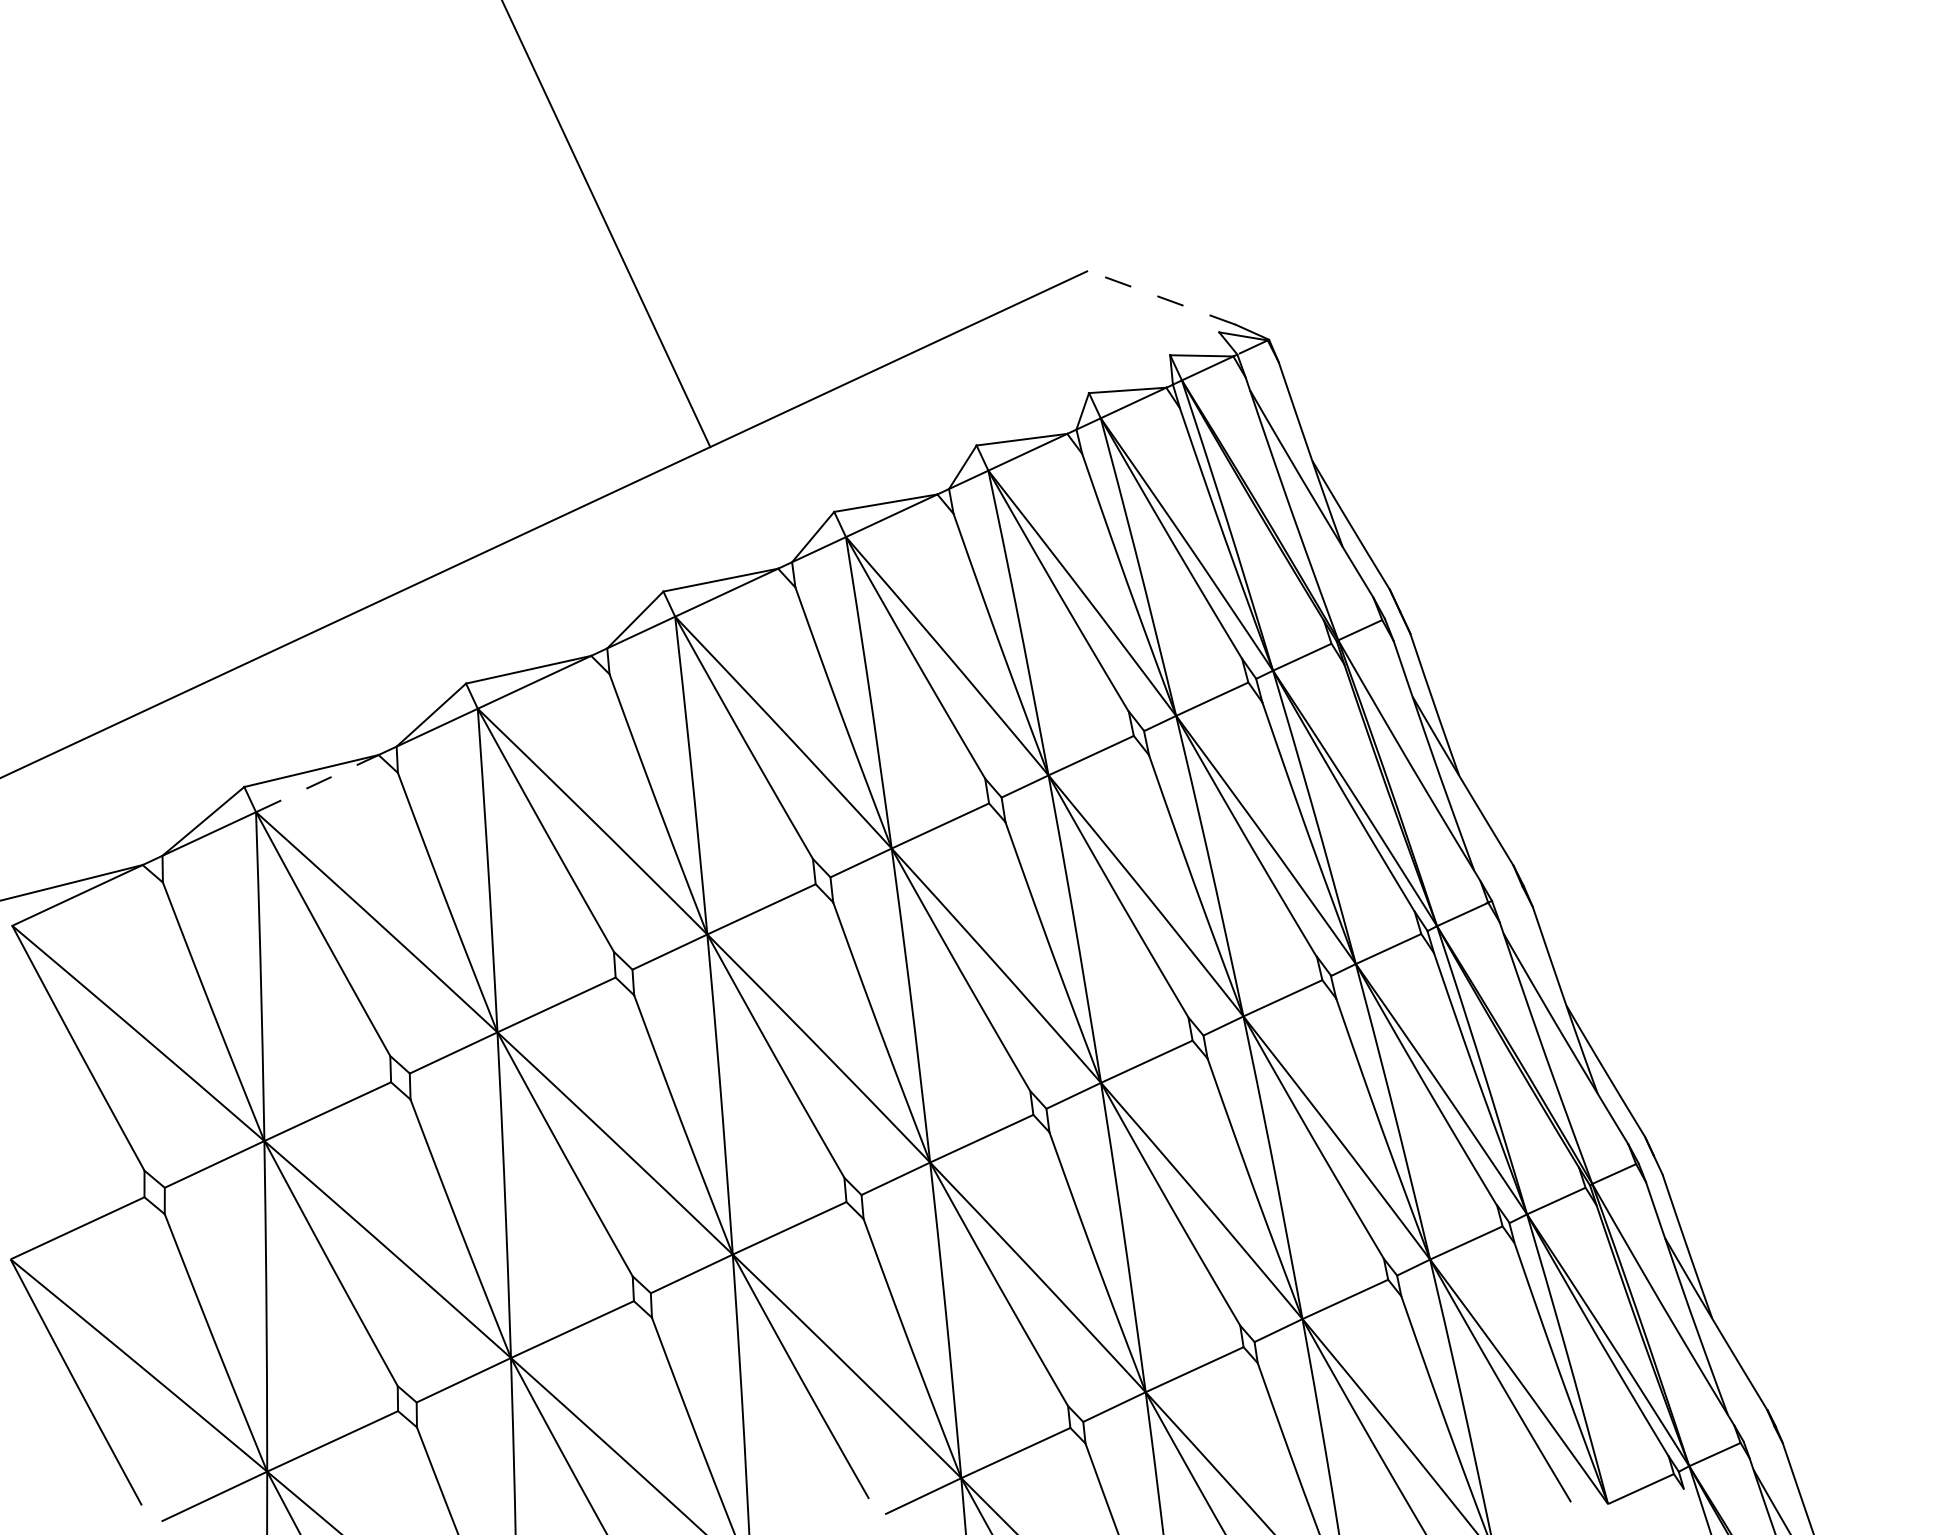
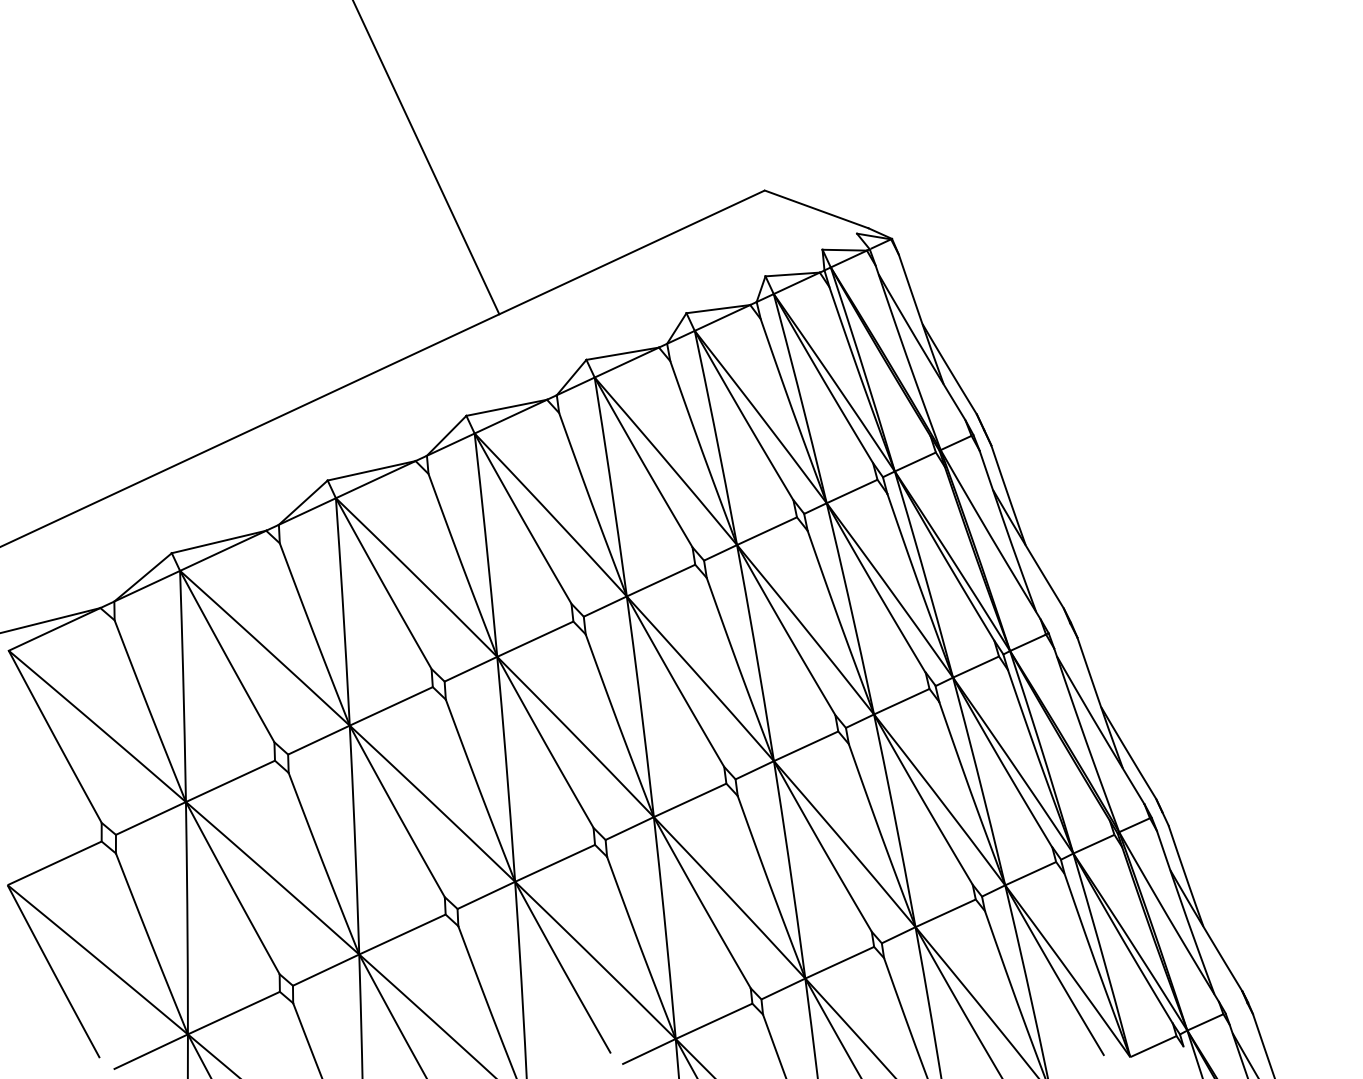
line: (1161, 297) -> (816, 209), dashed -> solid
line: (317, 783) -> (223, 550), dashed -> solid

